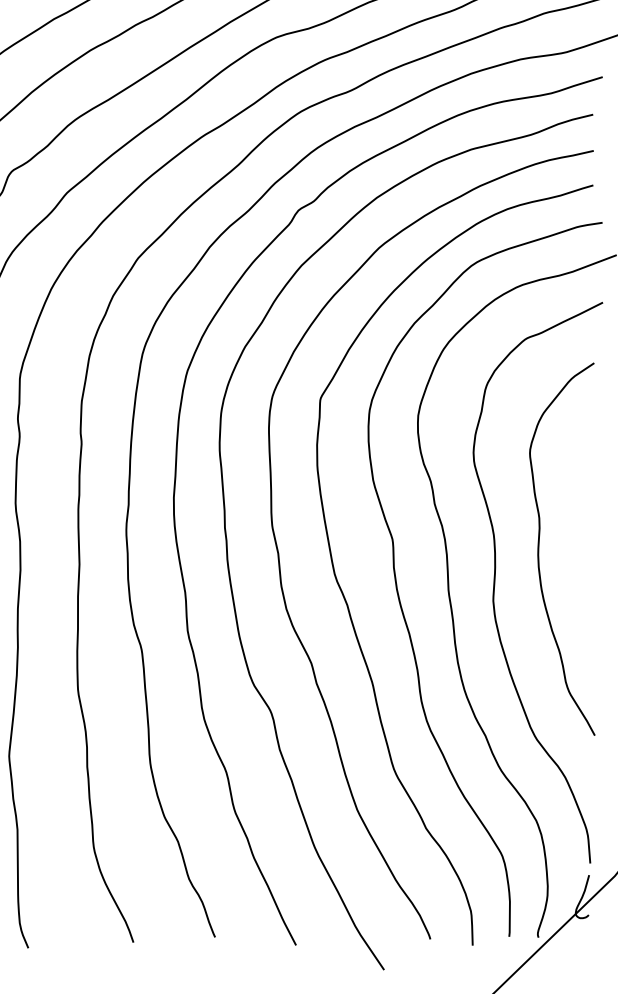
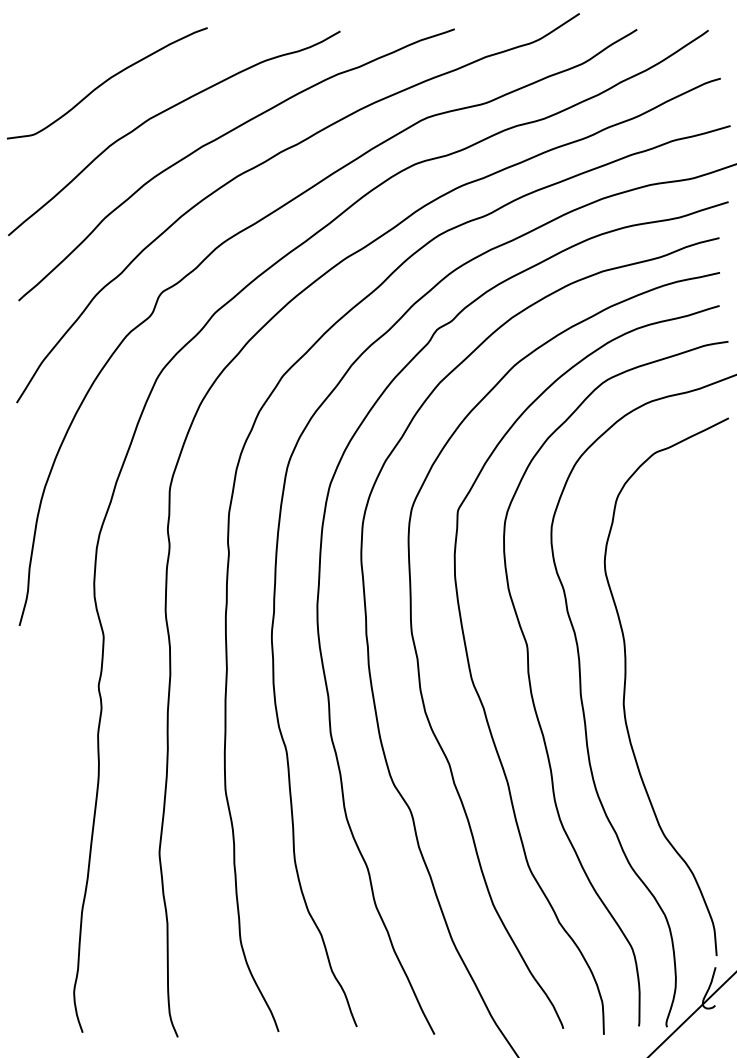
curve: (540, 543) -> (668, 649), removed

